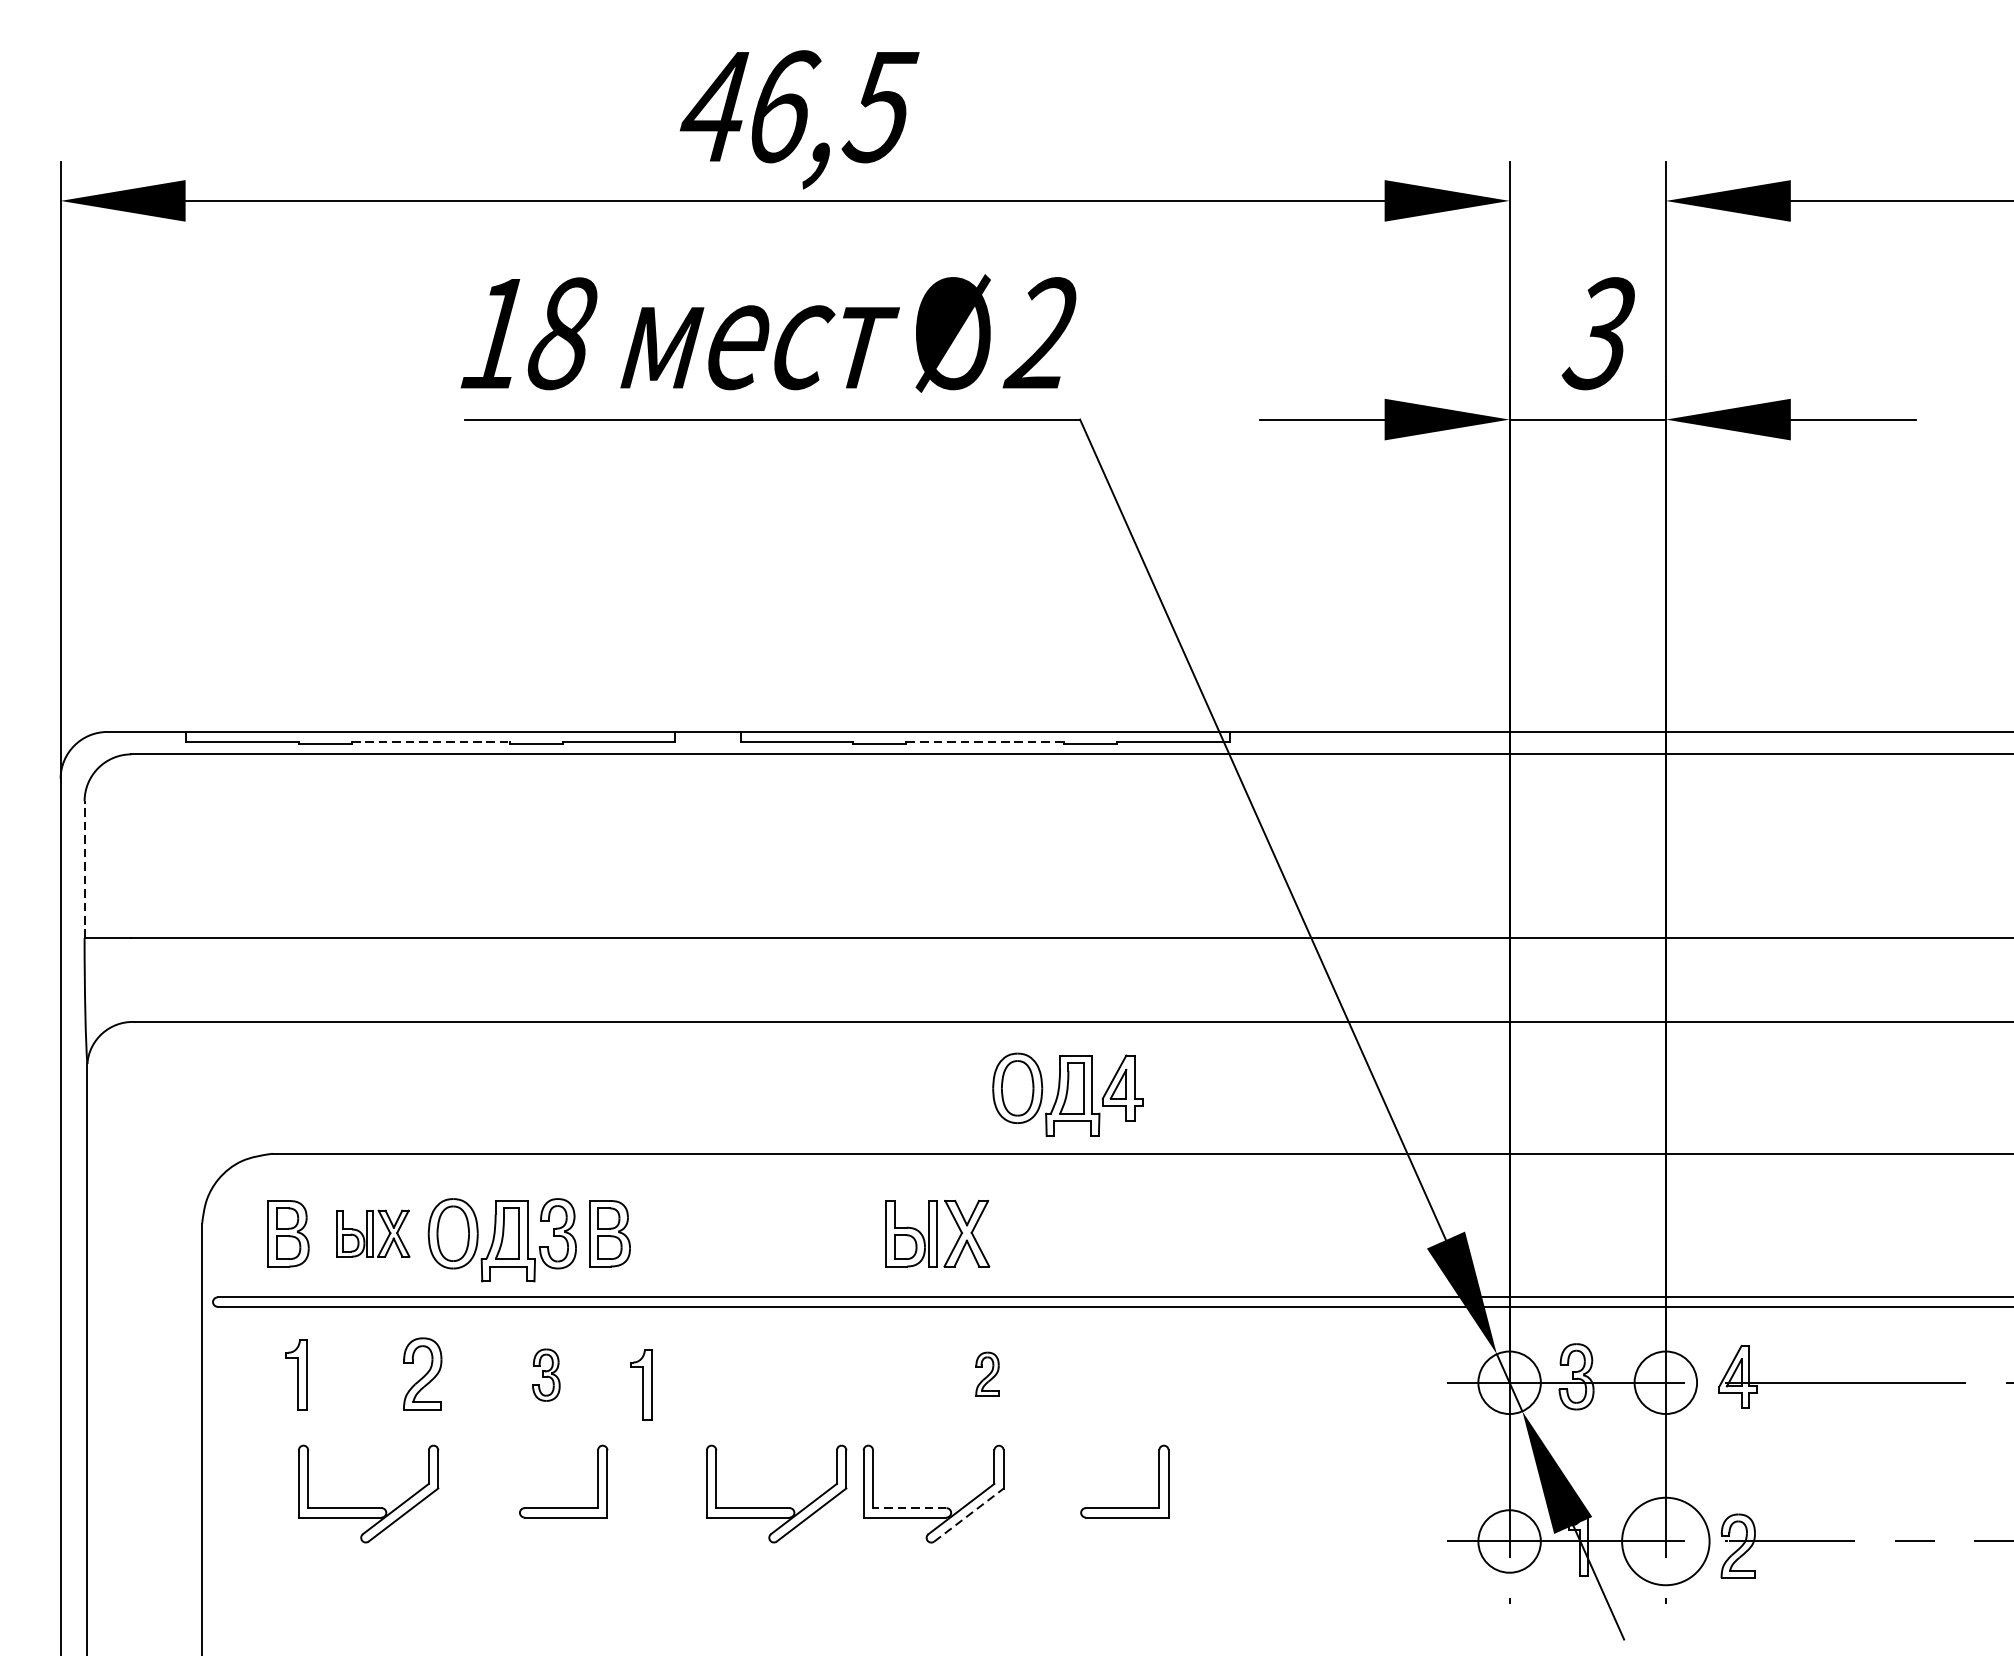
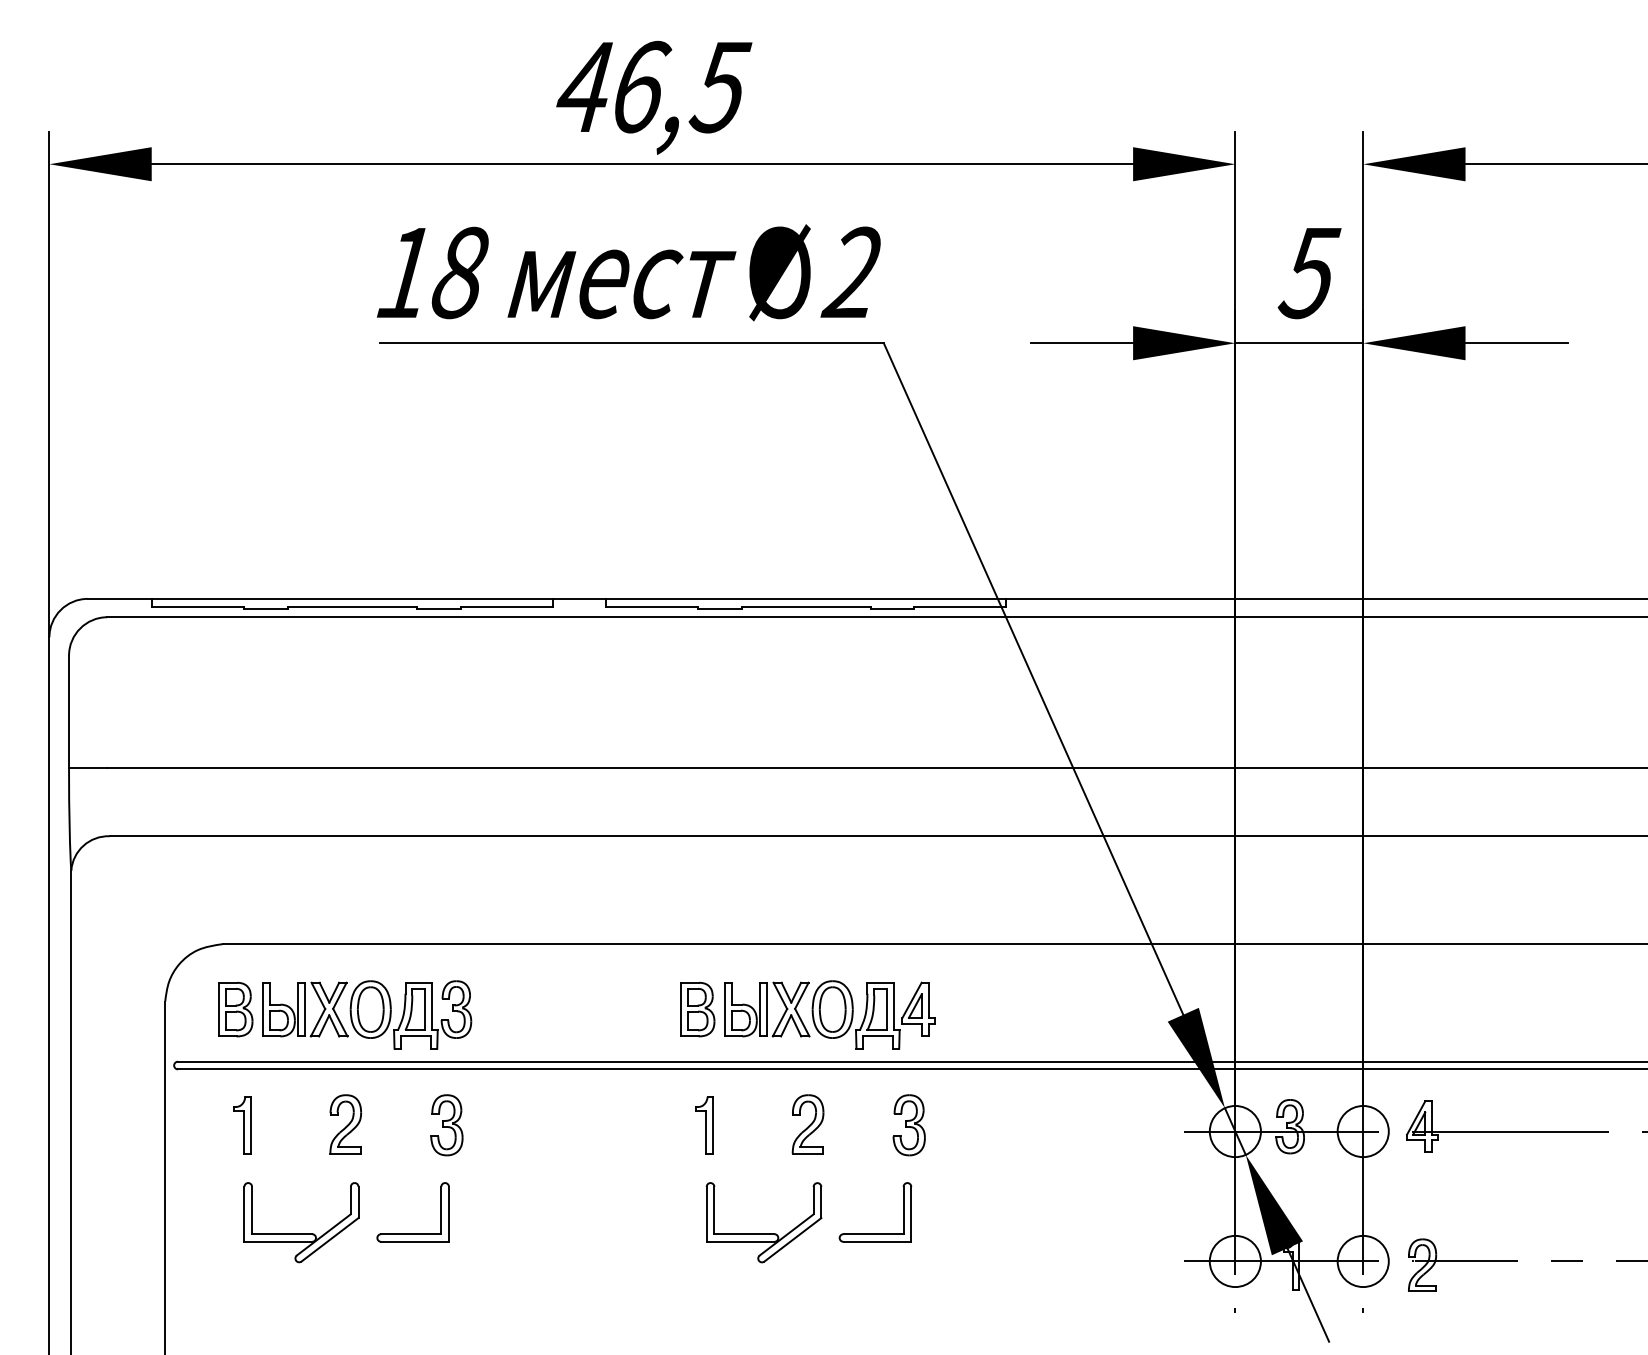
text: (1600, 333) -> (1309, 272), 3 -> 5
line: (430, 742) -> (352, 607), dashed -> solid
line: (985, 742) -> (806, 607), dashed -> solid
line: (85, 869) -> (69, 711), dashed -> solid
part: (1067, 1094) -> (873, 1014), moved
part: (373, 1233) -> (305, 1009), size x1.43
part: (609, 1233) -> (697, 1009), moved
part: (986, 1374) -> (807, 1124), size x1.67
part: (545, 1375) -> (446, 1125), size x1.43
part: (1110, 1375) -> (908, 1125), added
part: (641, 1385) -> (704, 1125), moved
part: (562, 1507) -> (412, 1233), moved
part: (776, 1507) -> (635, 1233), removed
part: (1124, 1507) -> (875, 1233), moved
line: (908, 1508) -> (743, 1234), dashed -> solid
line: (968, 1514) -> (792, 1239), dashed -> solid
circle: (1664, 1541) -> (1362, 1261), size x0.71

